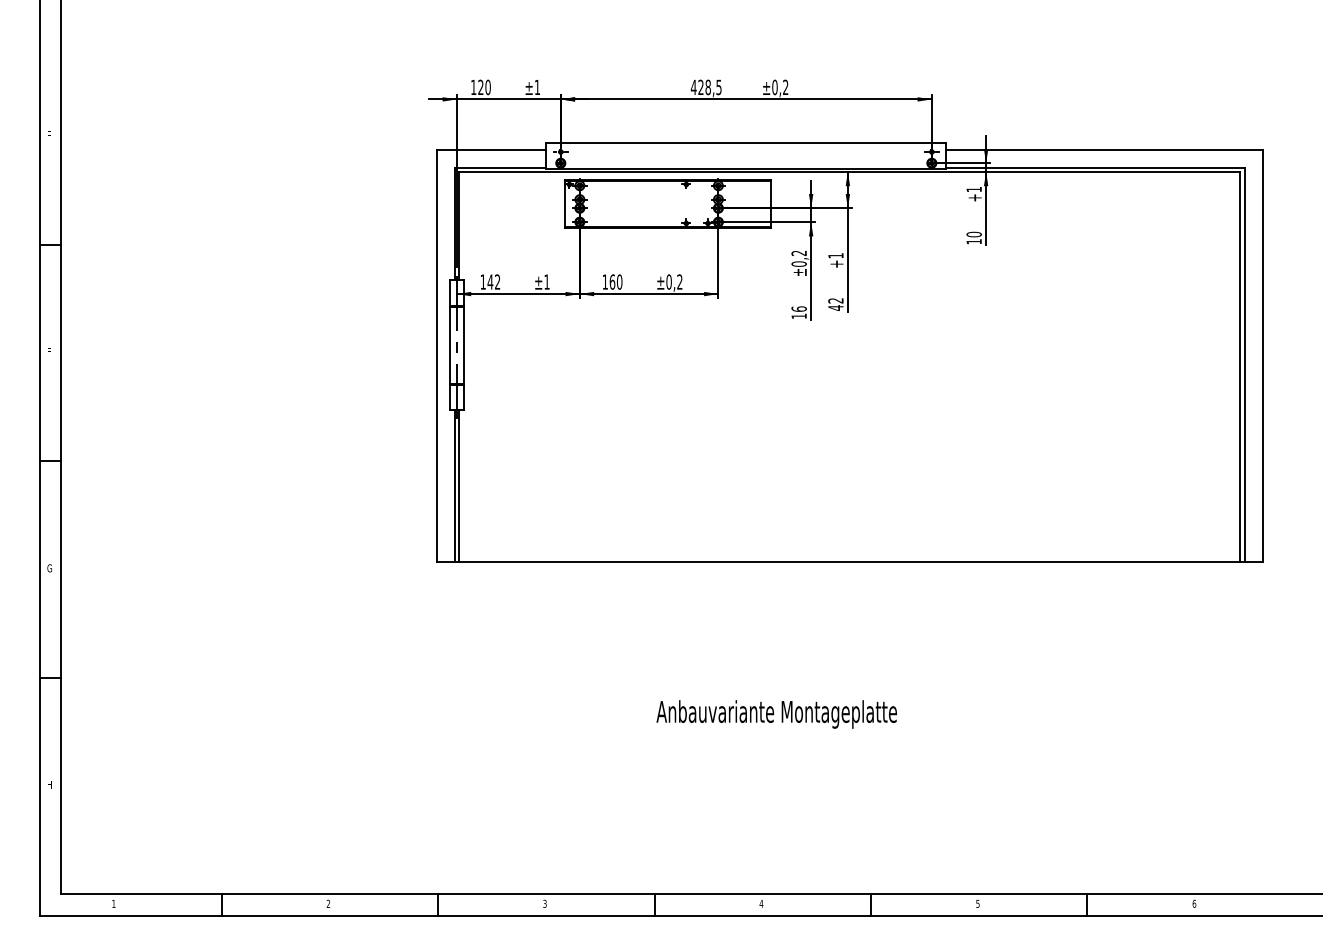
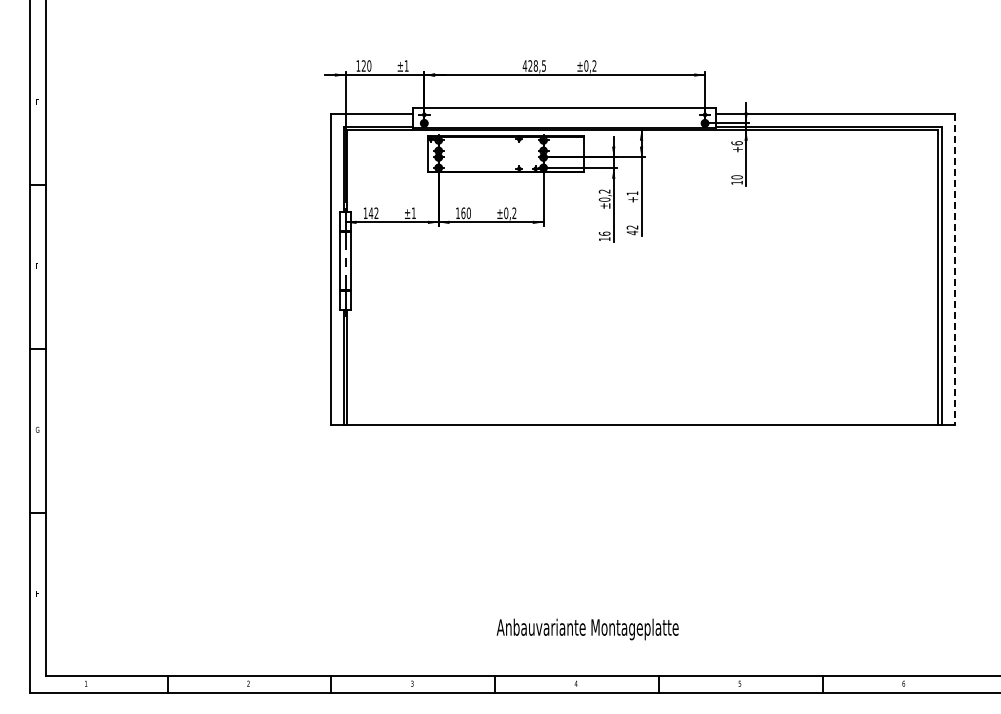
text: (973, 189) -> (736, 143), +1 -> +6
line: (1262, 356) -> (955, 269), solid -> dashed
text: (776, 714) -> (587, 629), moved

